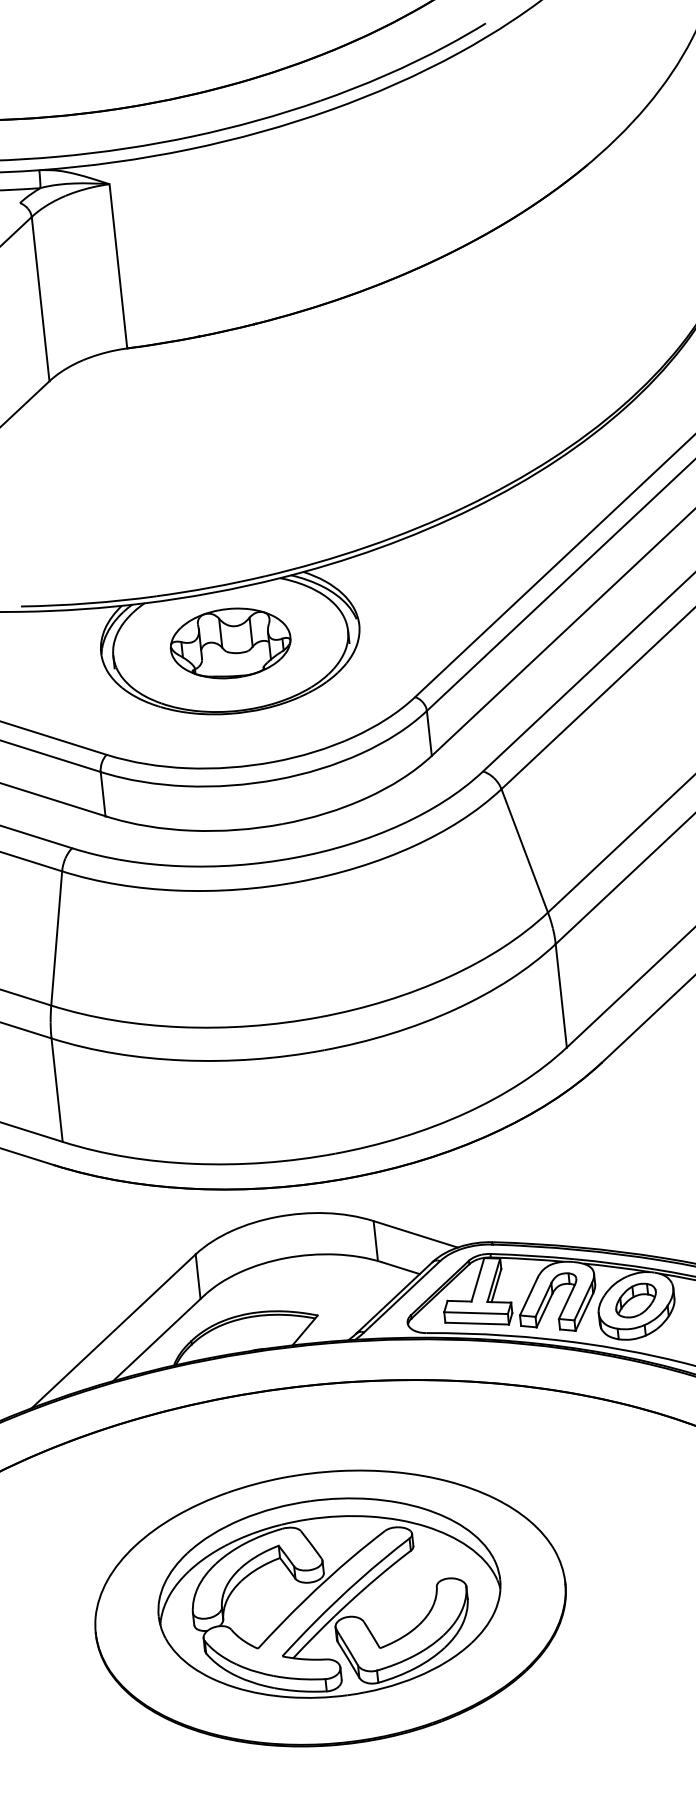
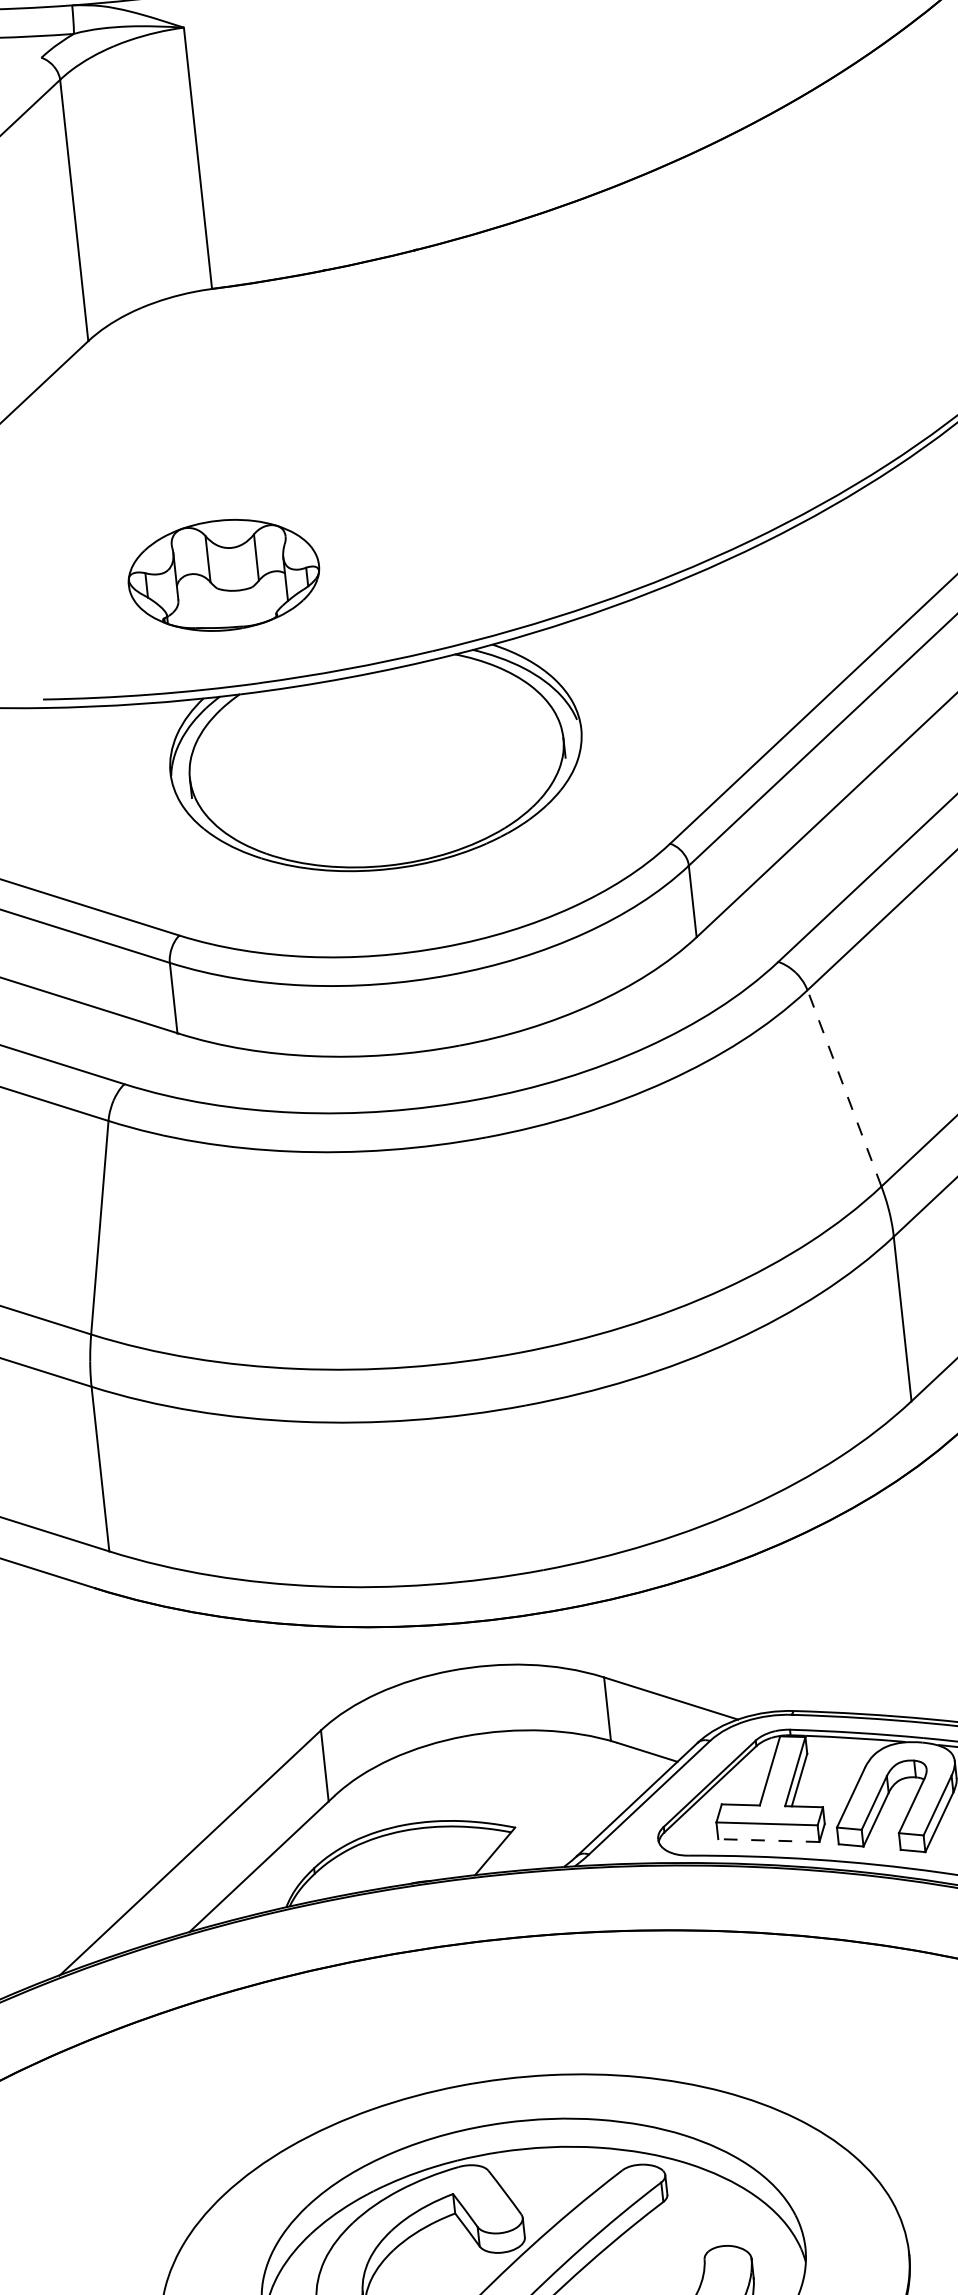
part: (230, 643) -> (223, 575), moved
line: (524, 850) -> (844, 1087), solid -> dashed
line: (477, 1323) -> (769, 1840), solid -> dashed

